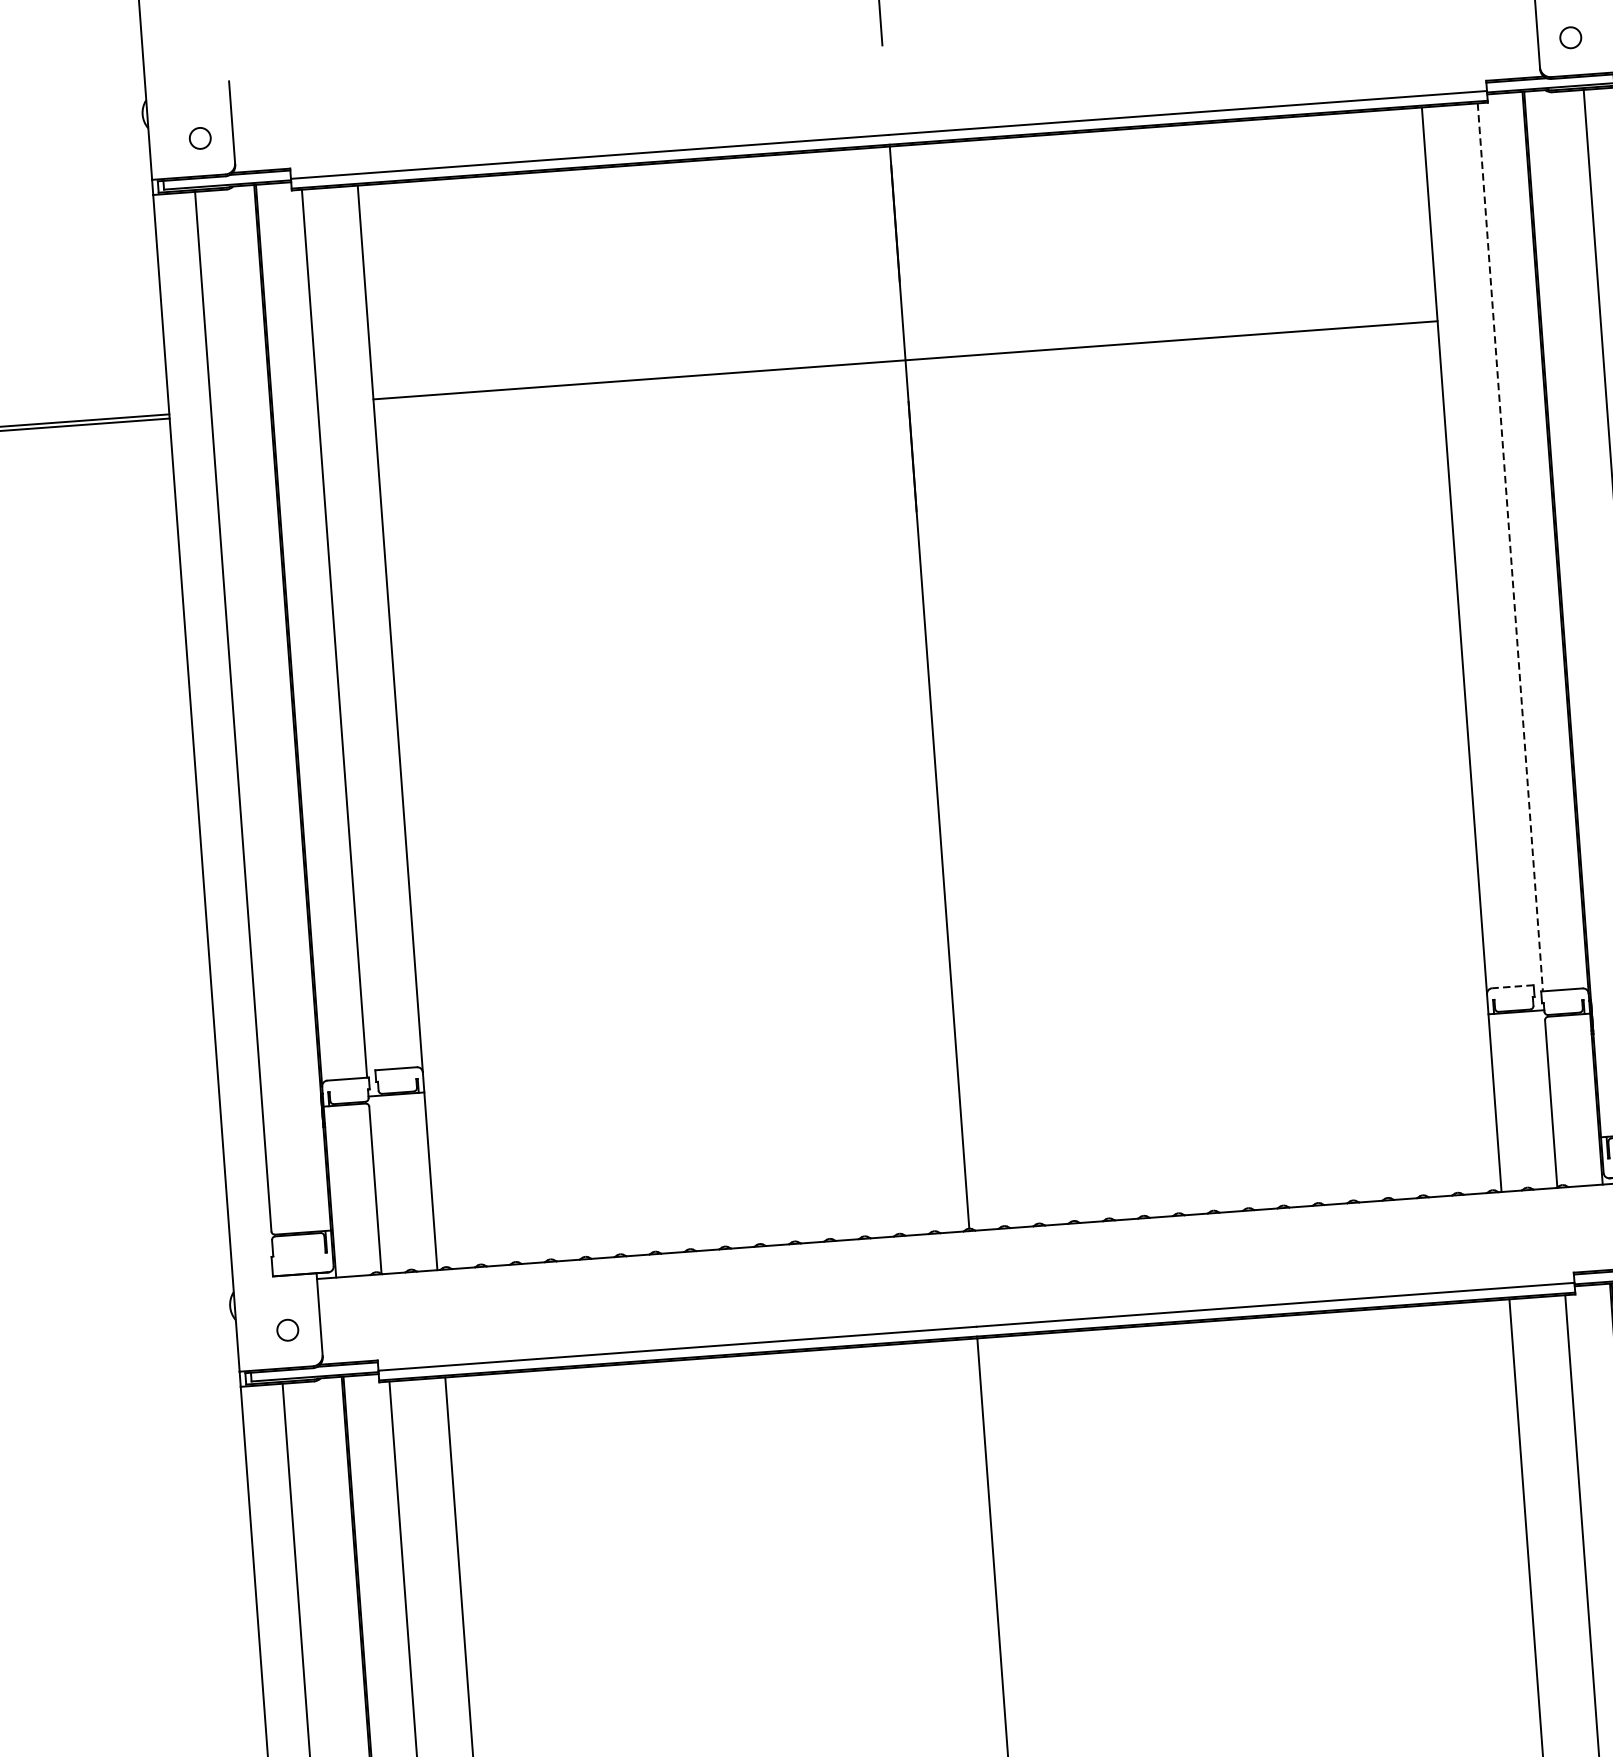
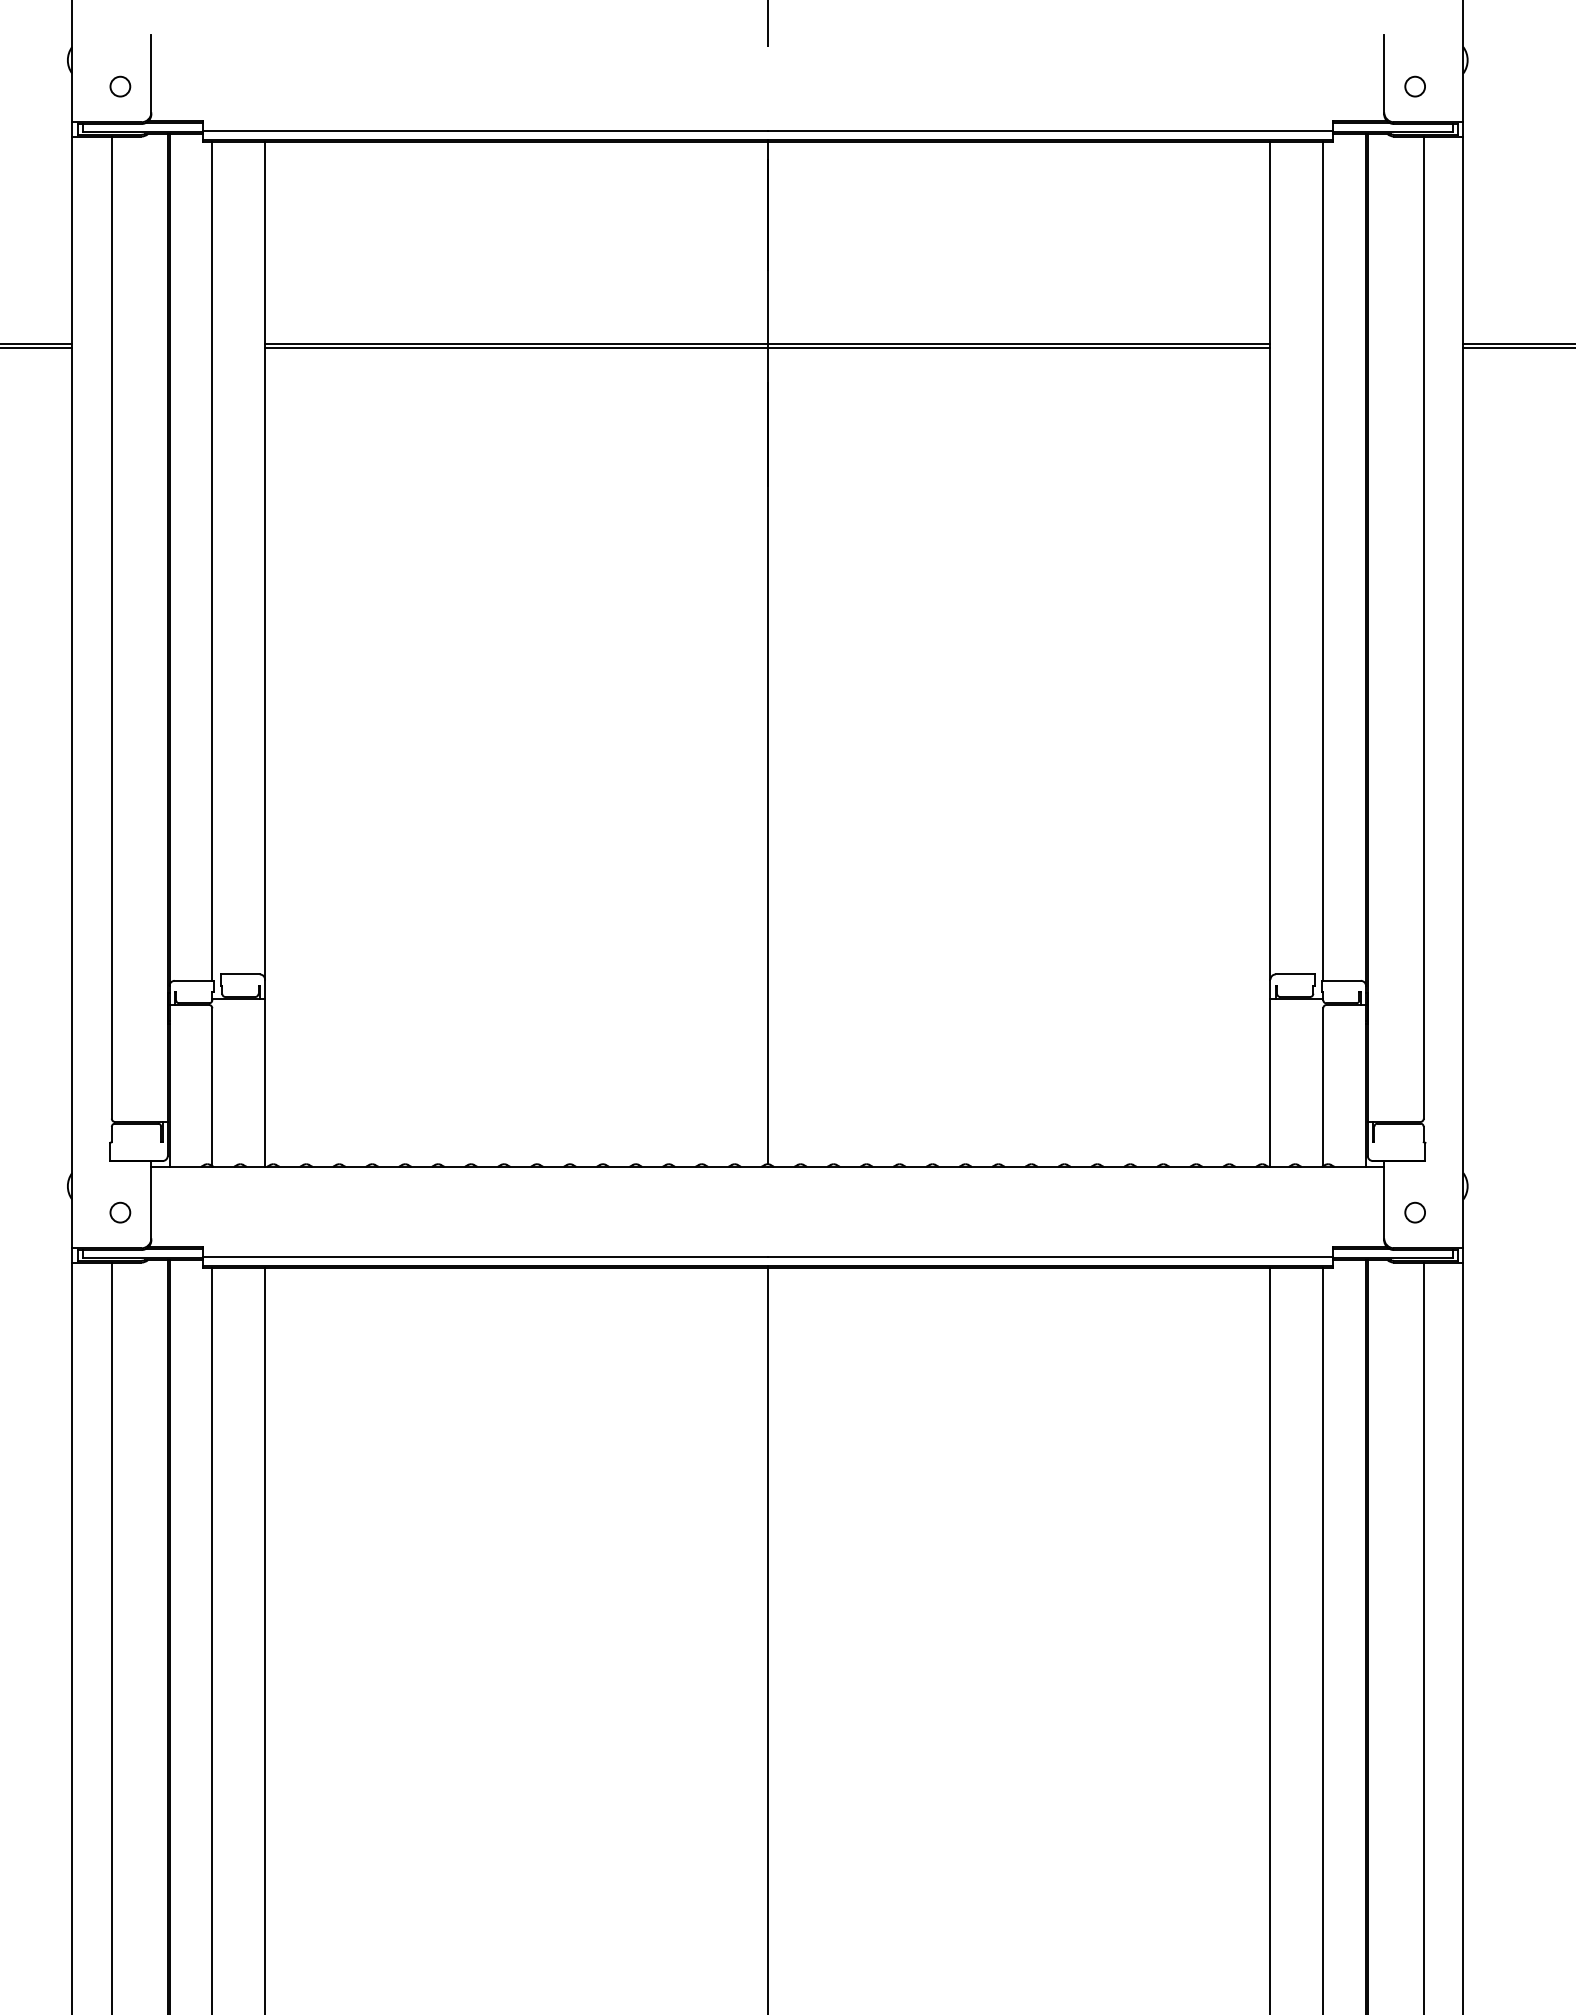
line: (905, 364) -> (767, 347), added
line: (1510, 547) -> (1323, 561), dashed -> solid
line: (1513, 986) -> (1295, 974), dashed -> solid

